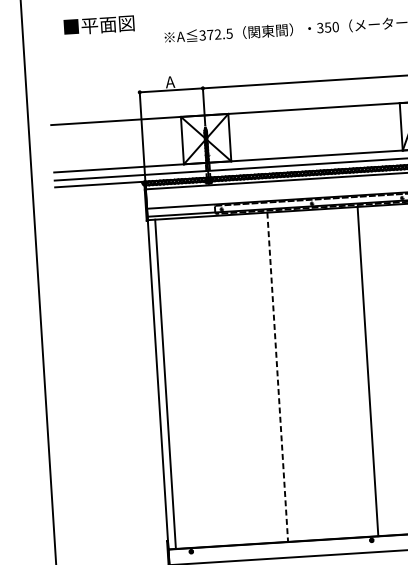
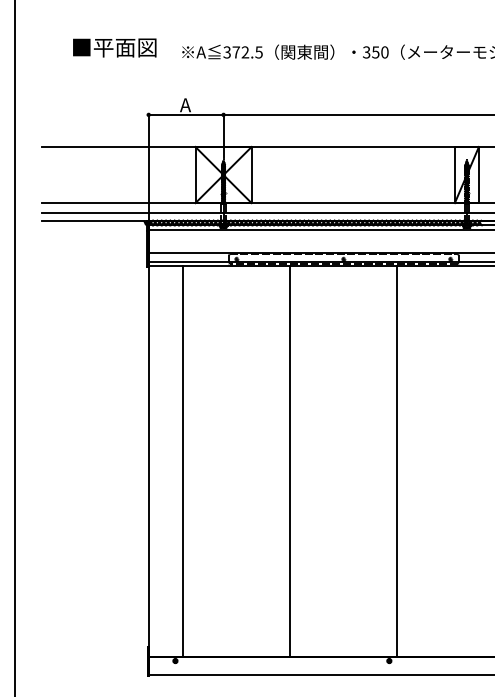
text: (98, 25) -> (114, 47), moved
line: (277, 378) -> (290, 462), dashed -> solid
line: (165, 384) -> (183, 461), moved

